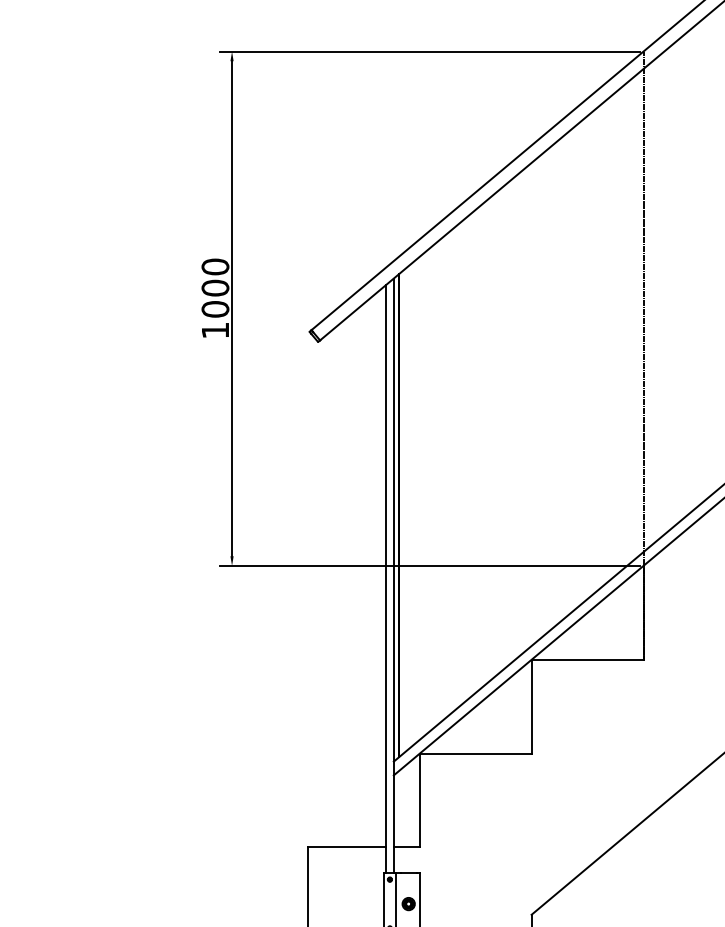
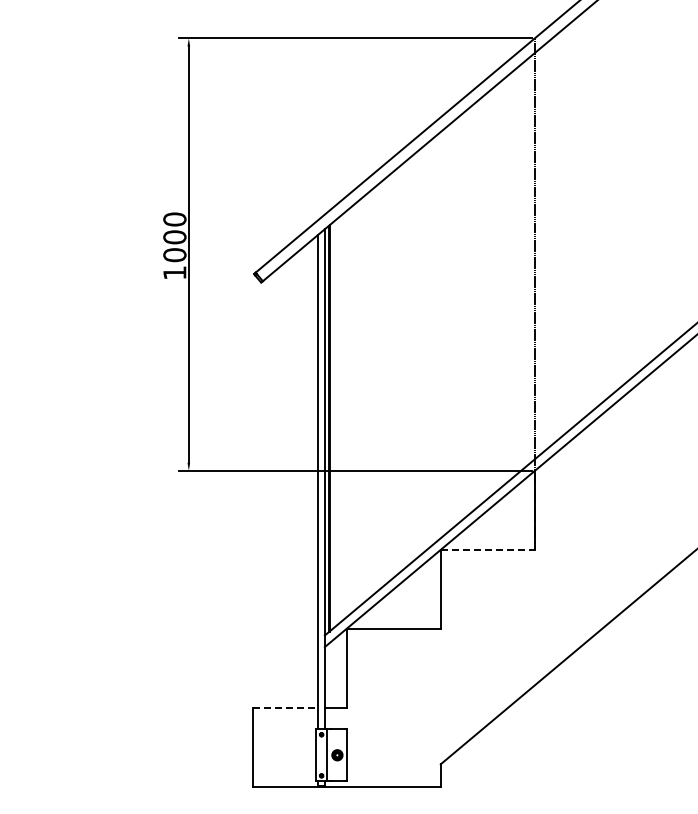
line: (588, 659) -> (488, 549), solid -> dashed
line: (346, 847) -> (285, 707), solid -> dashed

